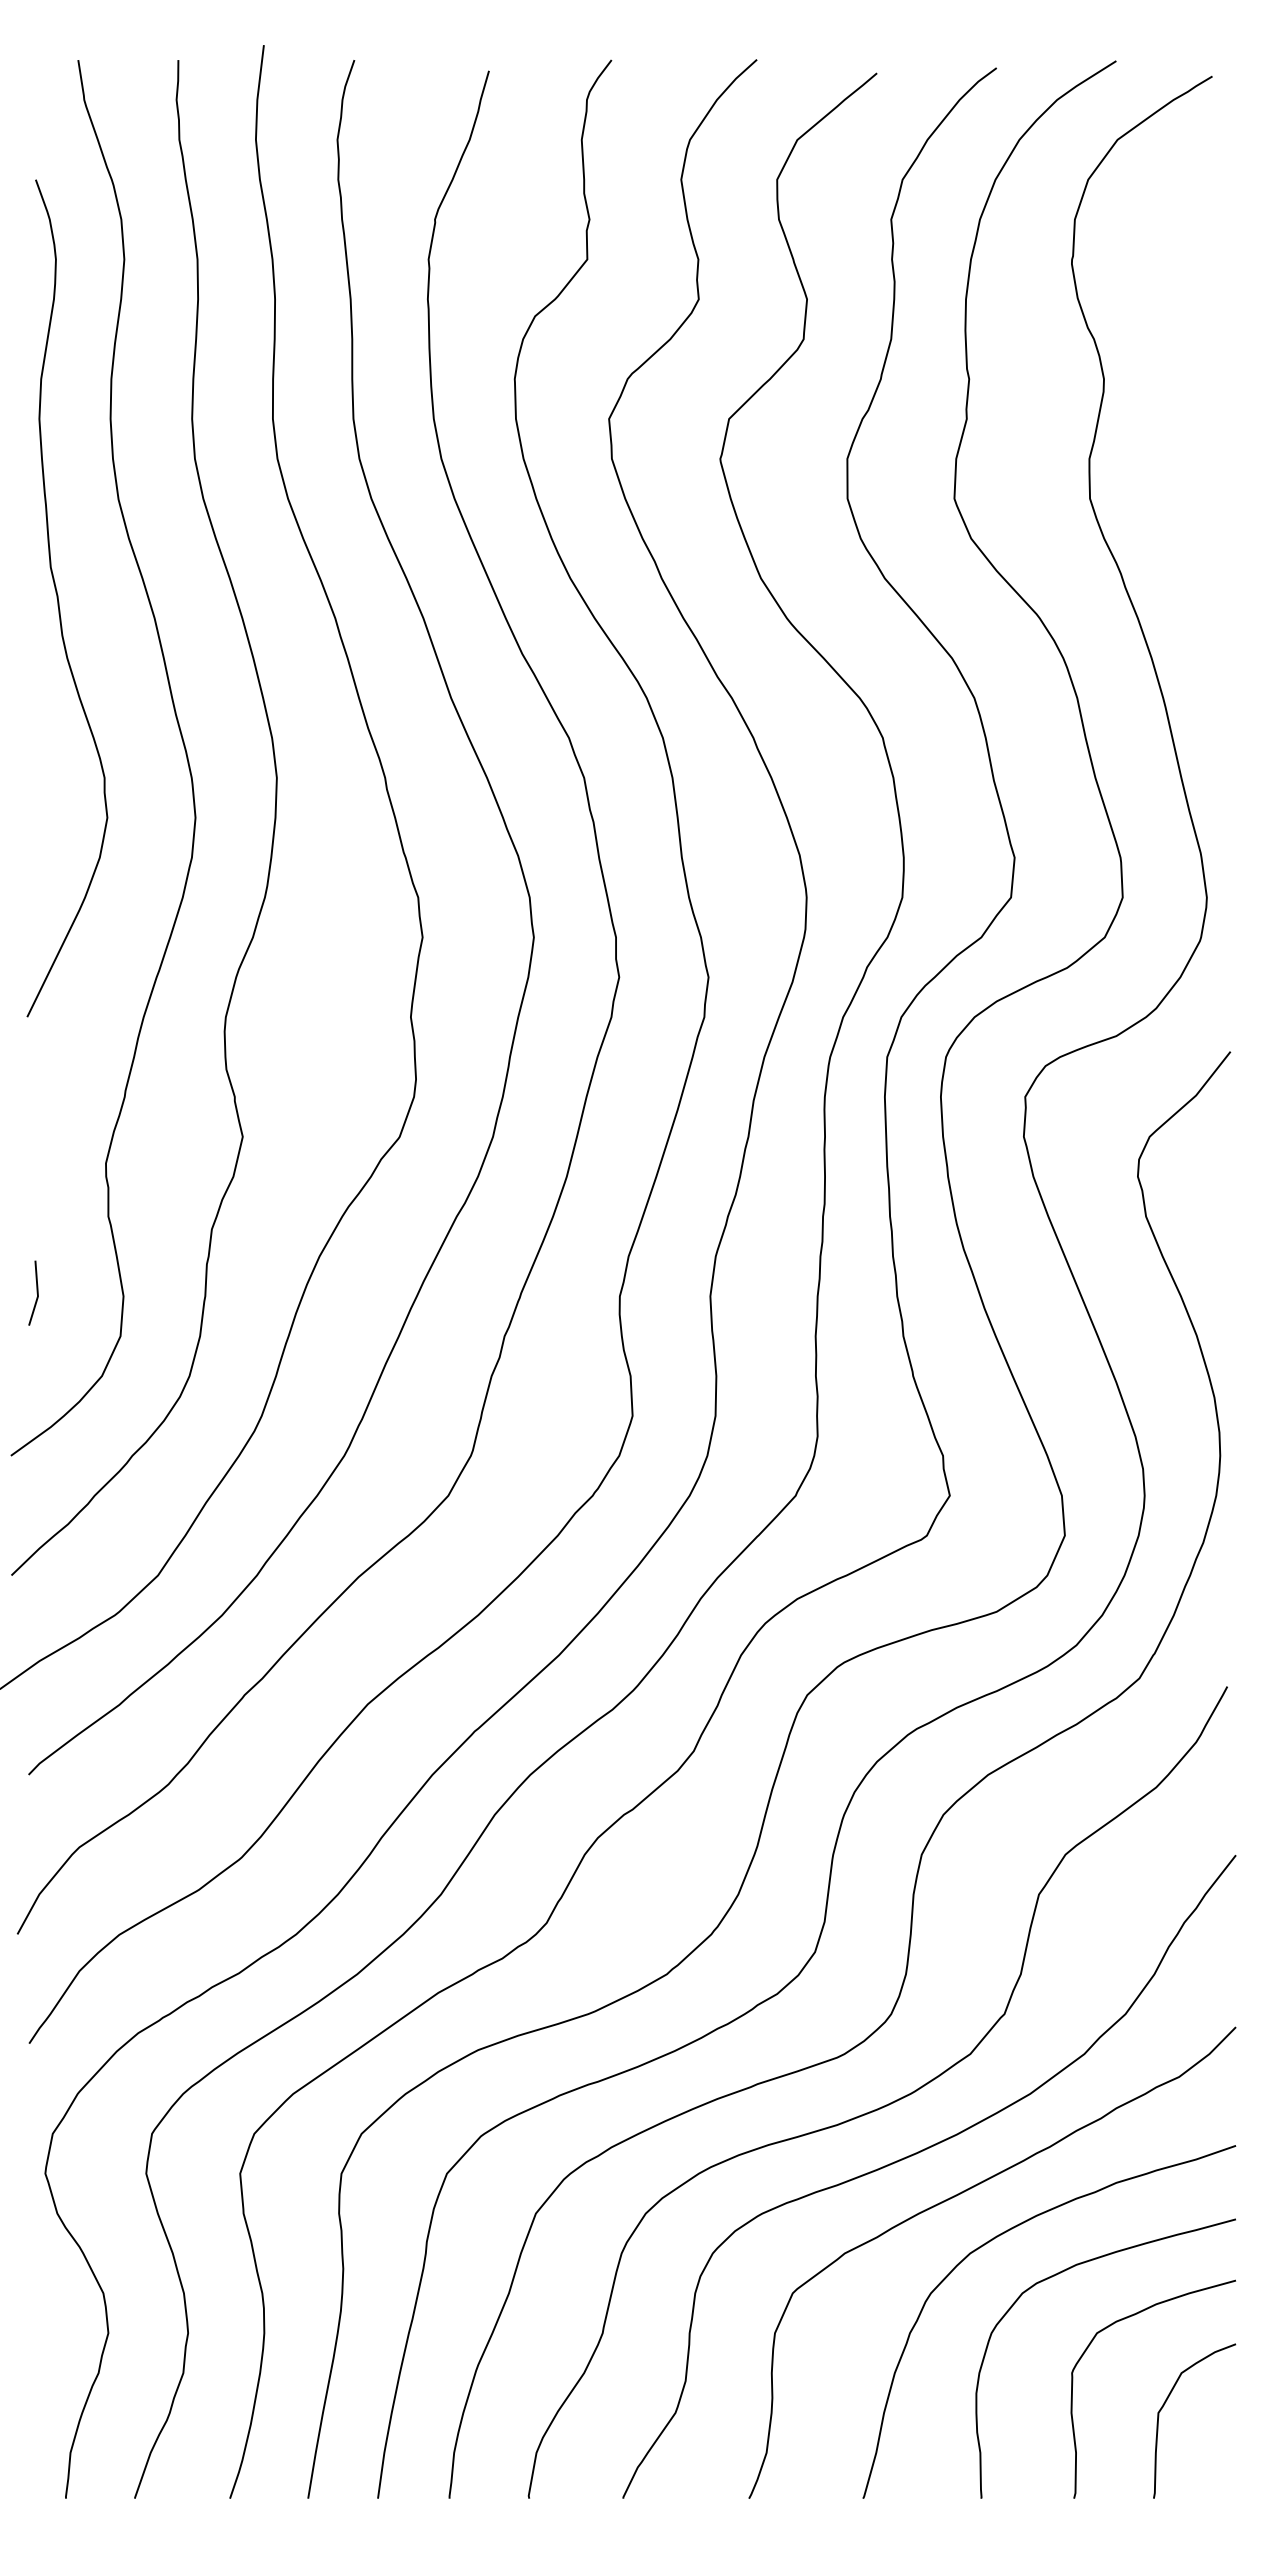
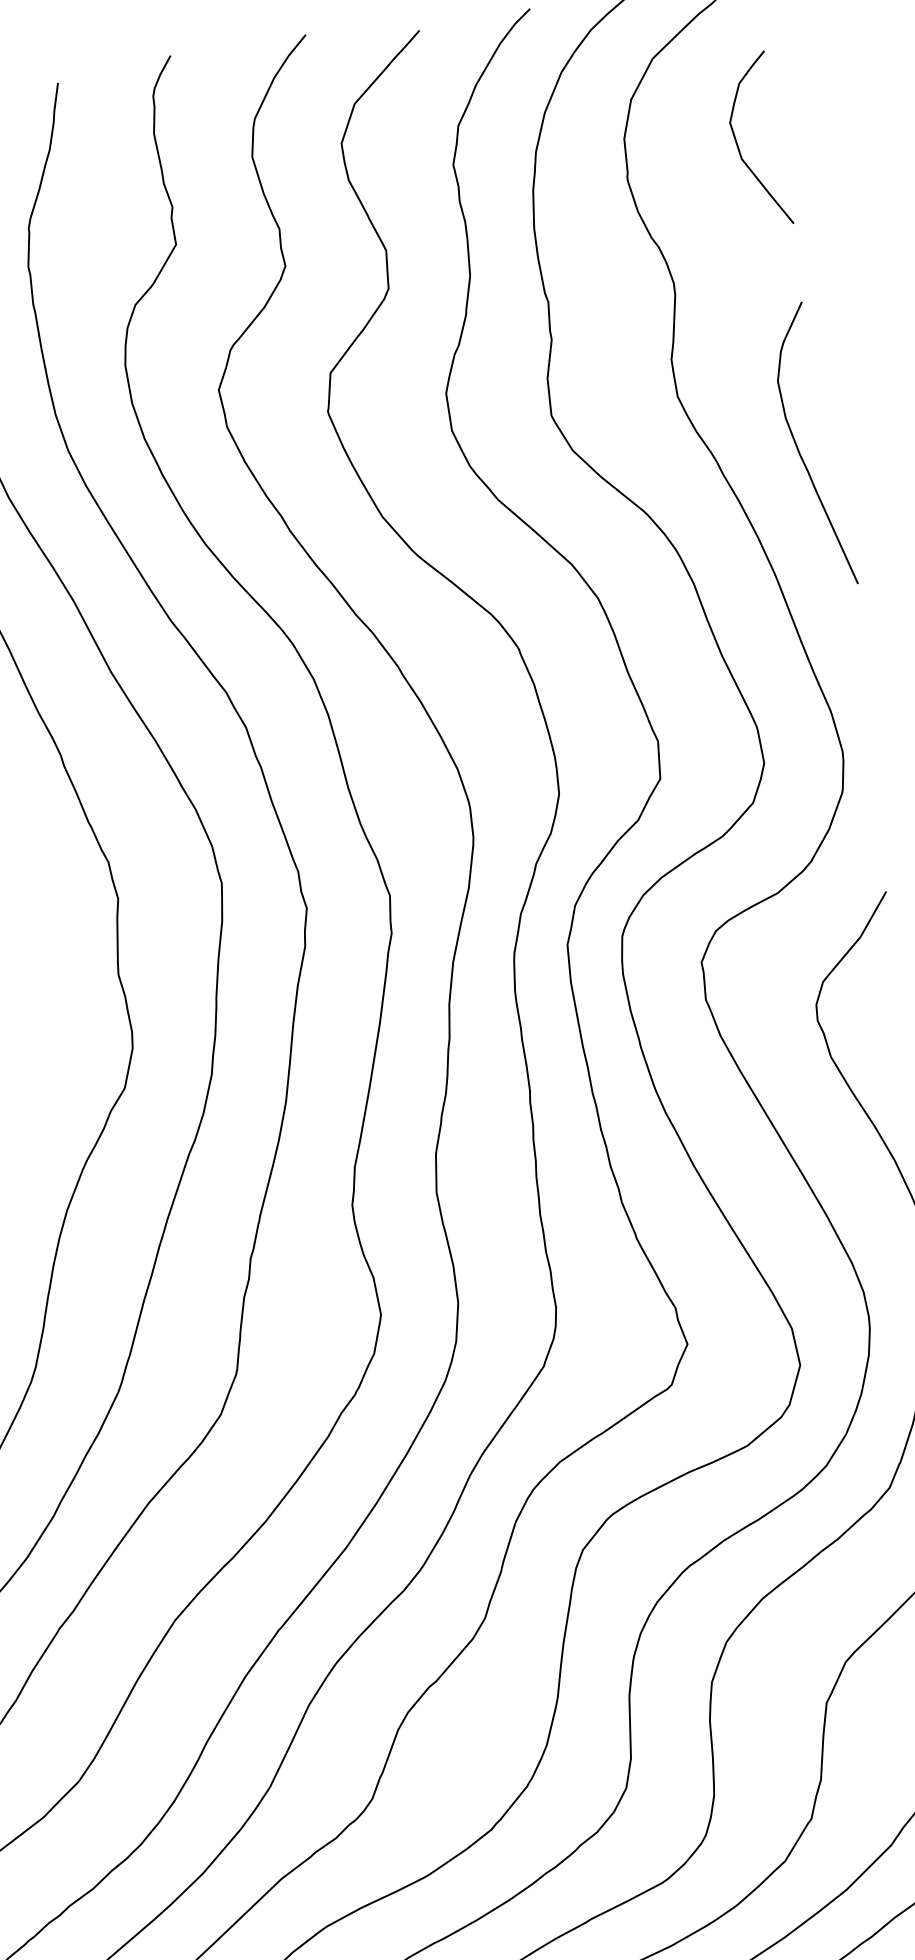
curve: (1194, 247) -> (739, 148), added
curve: (1209, 574) -> (799, 450), added

